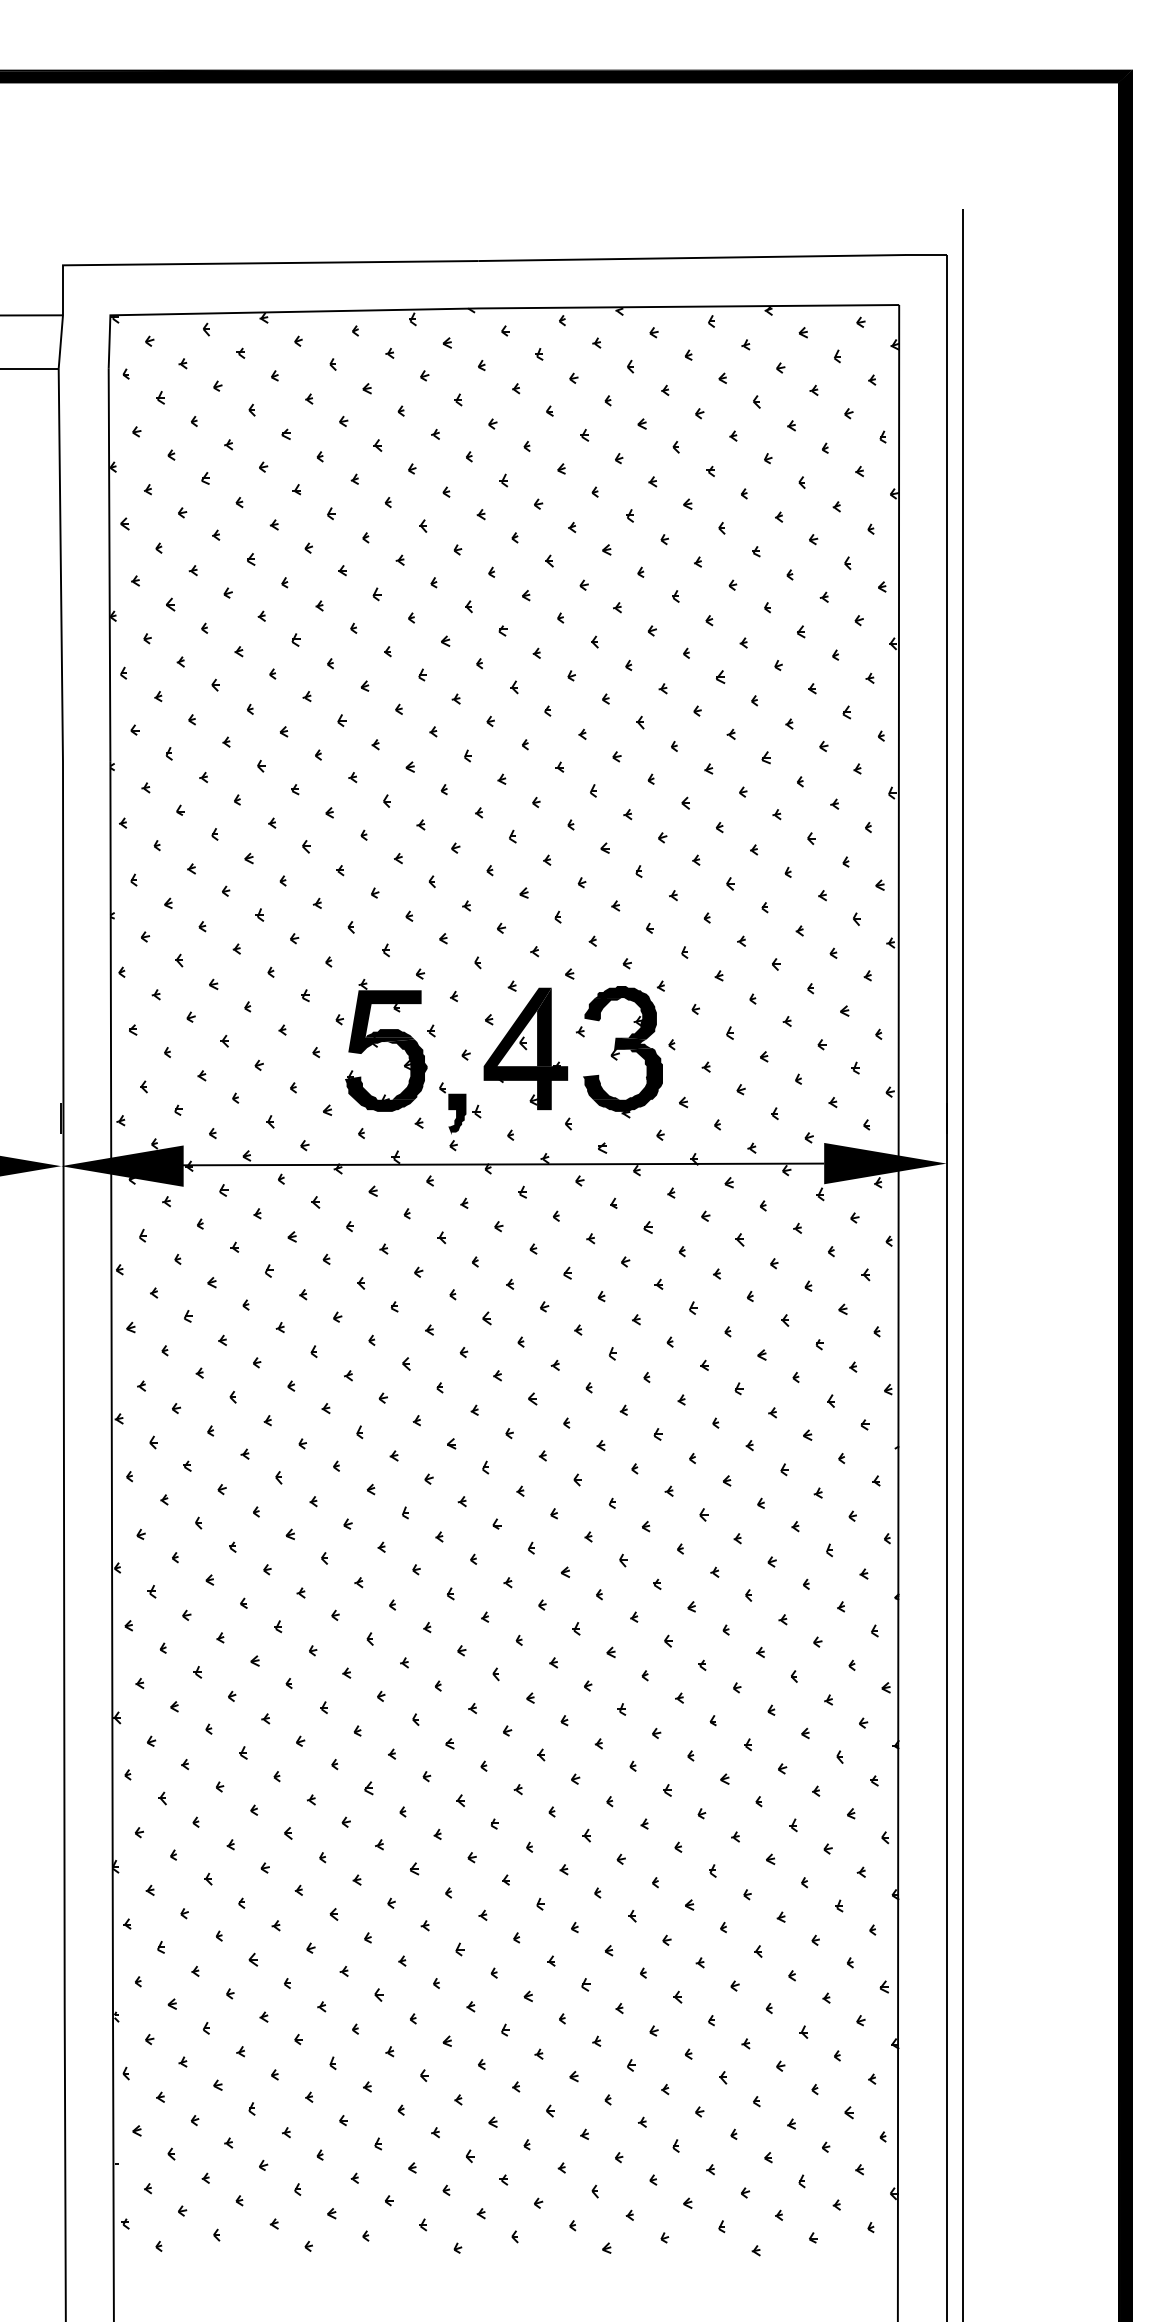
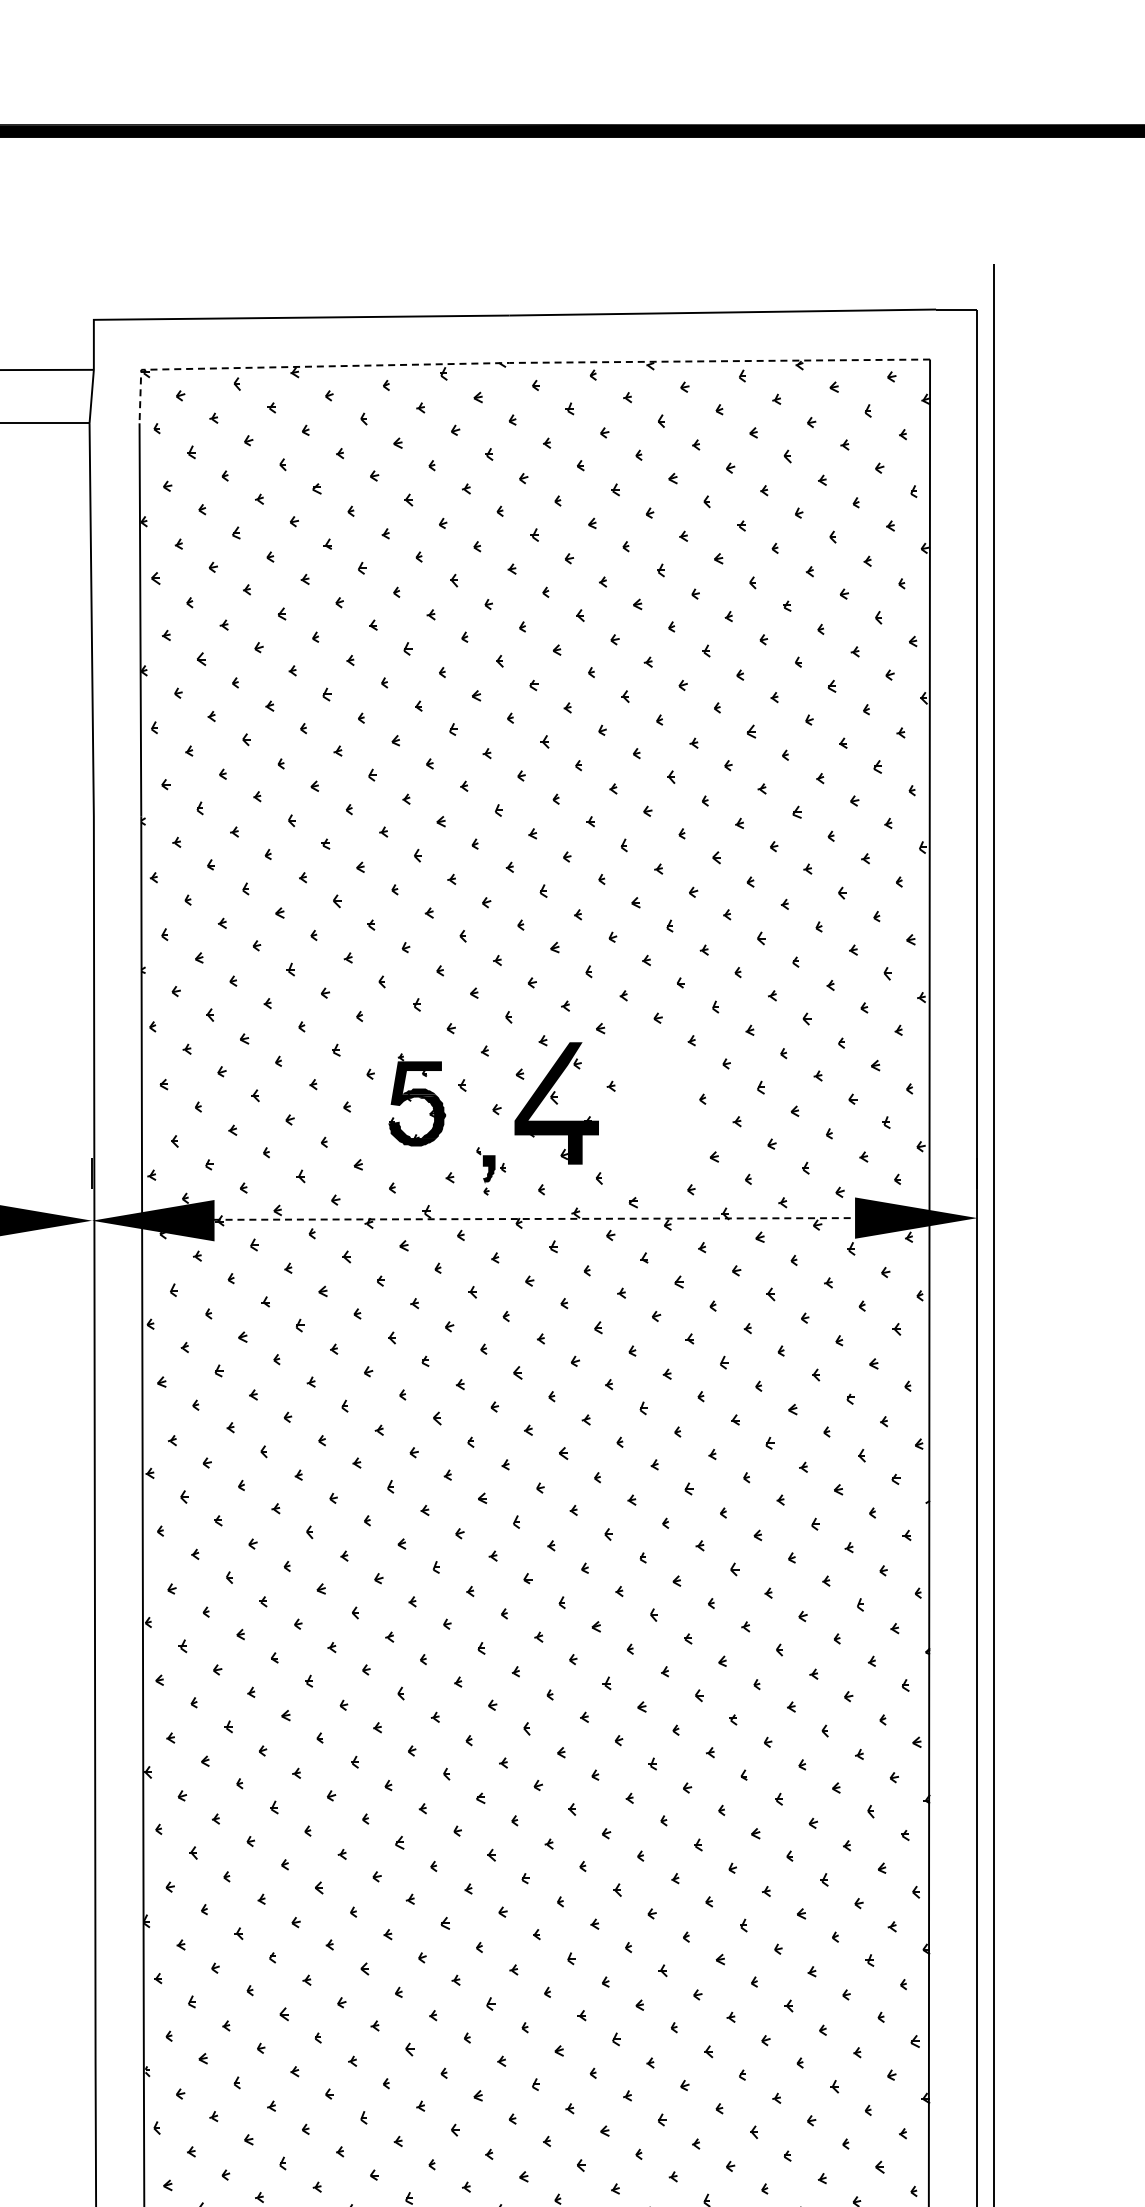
line: (477, 308) -> (508, 363), solid -> dashed
fill: (544, 1026) -> (575, 1081), removed
part: (386, 1045) -> (417, 1100), size x0.7
part: (622, 1052) -> (653, 1107), removed
part: (460, 1116) -> (491, 1171), size x0.7
line: (503, 1164) -> (534, 1219), solid -> dashed

